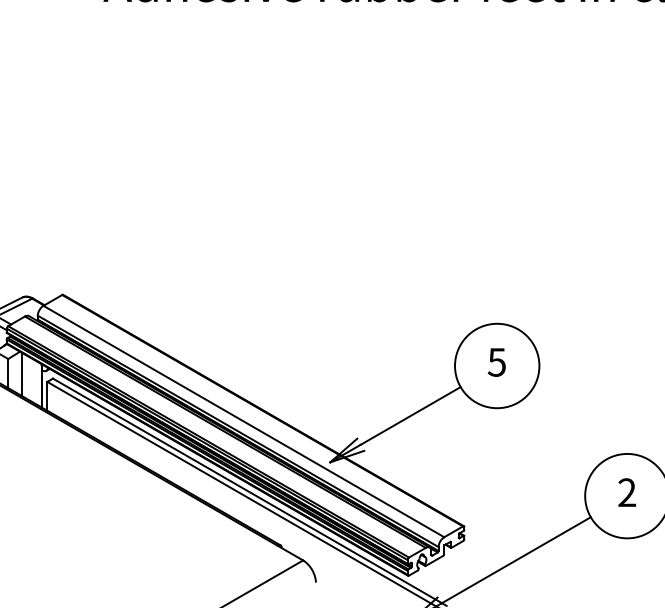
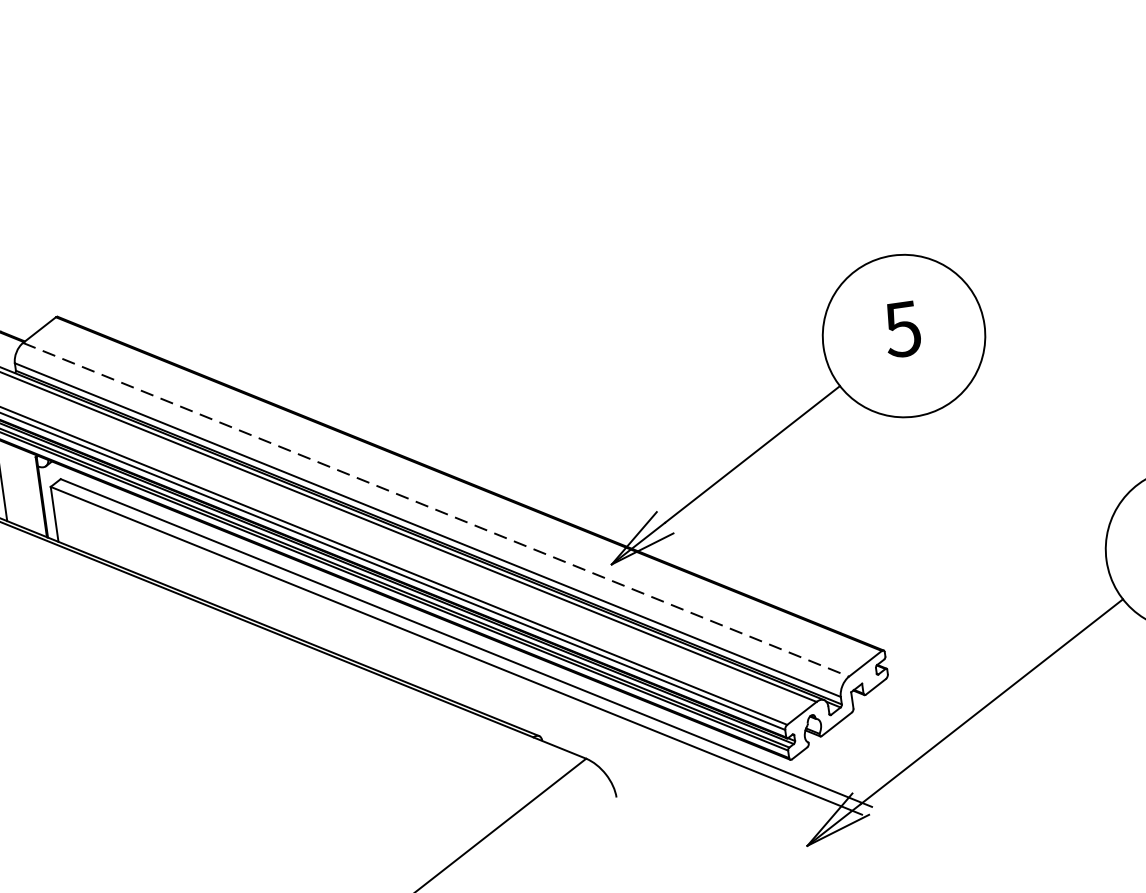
line: (244, 421) -> (437, 509), solid -> dashed

